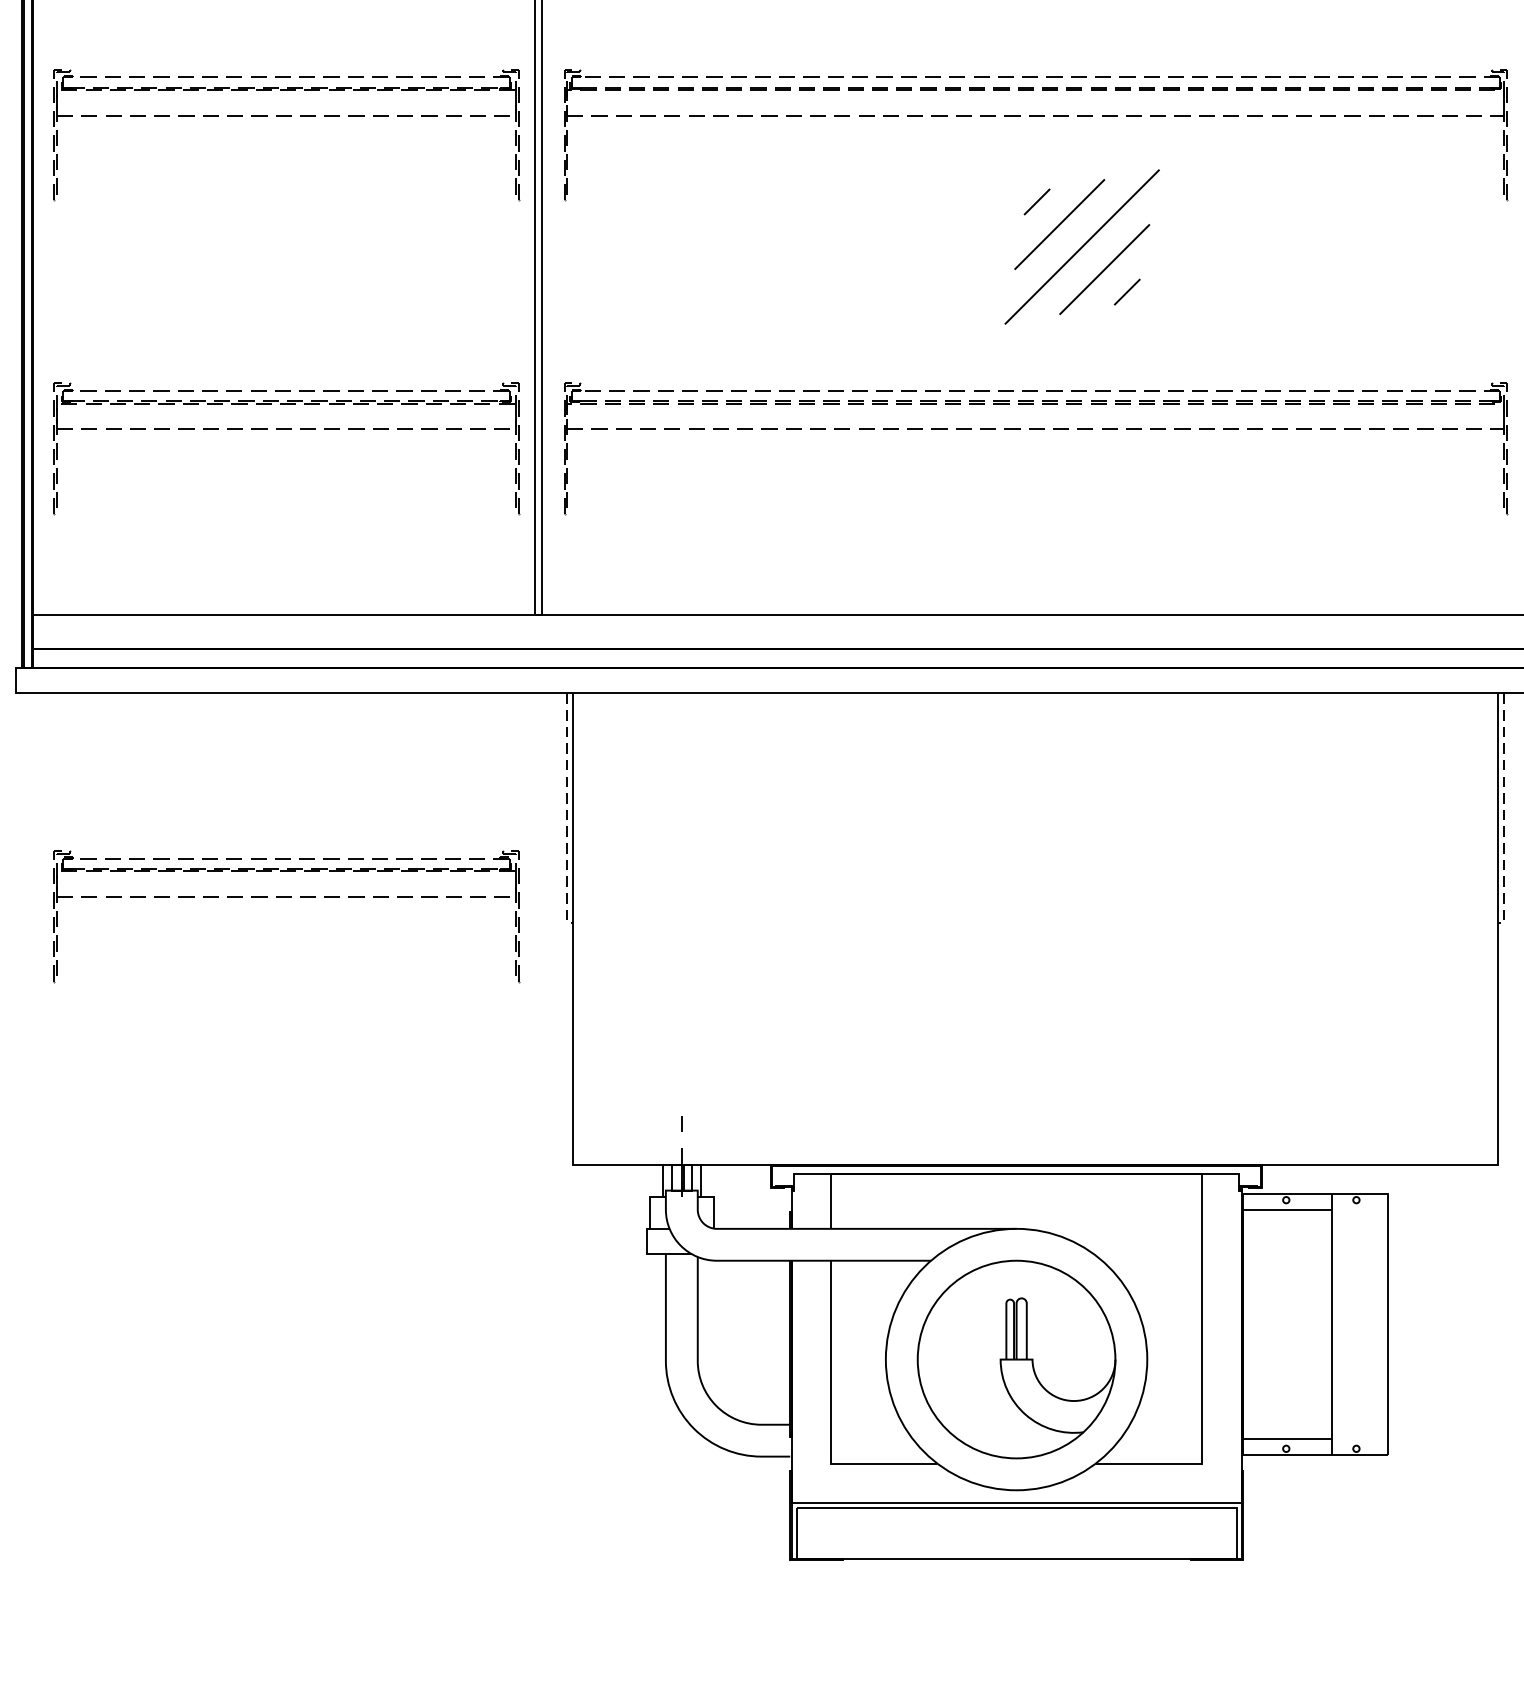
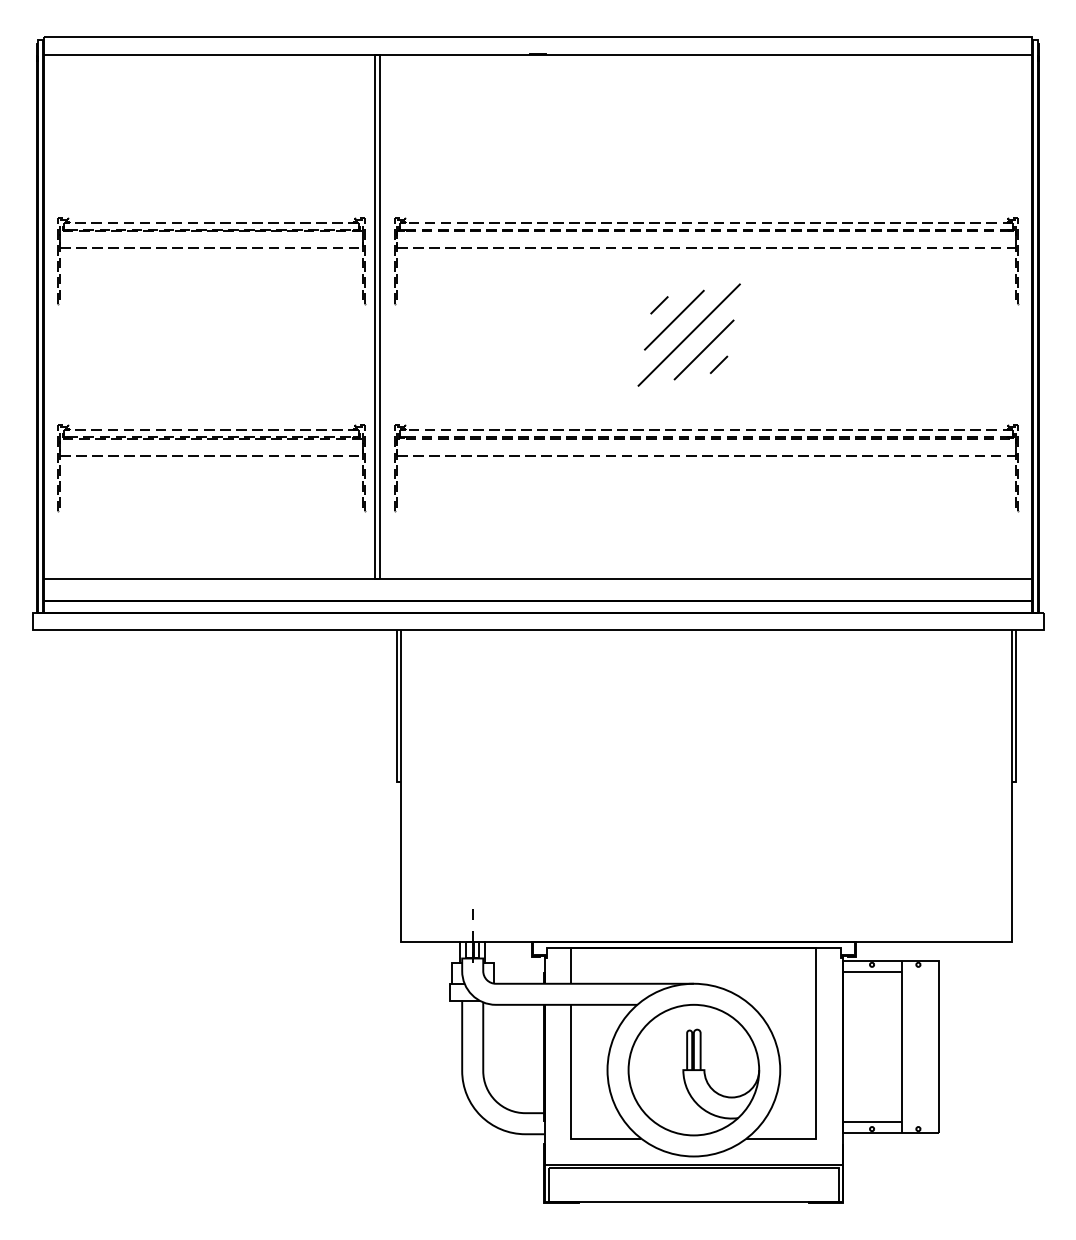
part: (1081, 246) -> (688, 334), moved
line: (566, 812) -> (396, 708), dashed -> solid
line: (1504, 812) -> (1016, 708), dashed -> solid
part: (286, 898) -> (211, 765), removed

